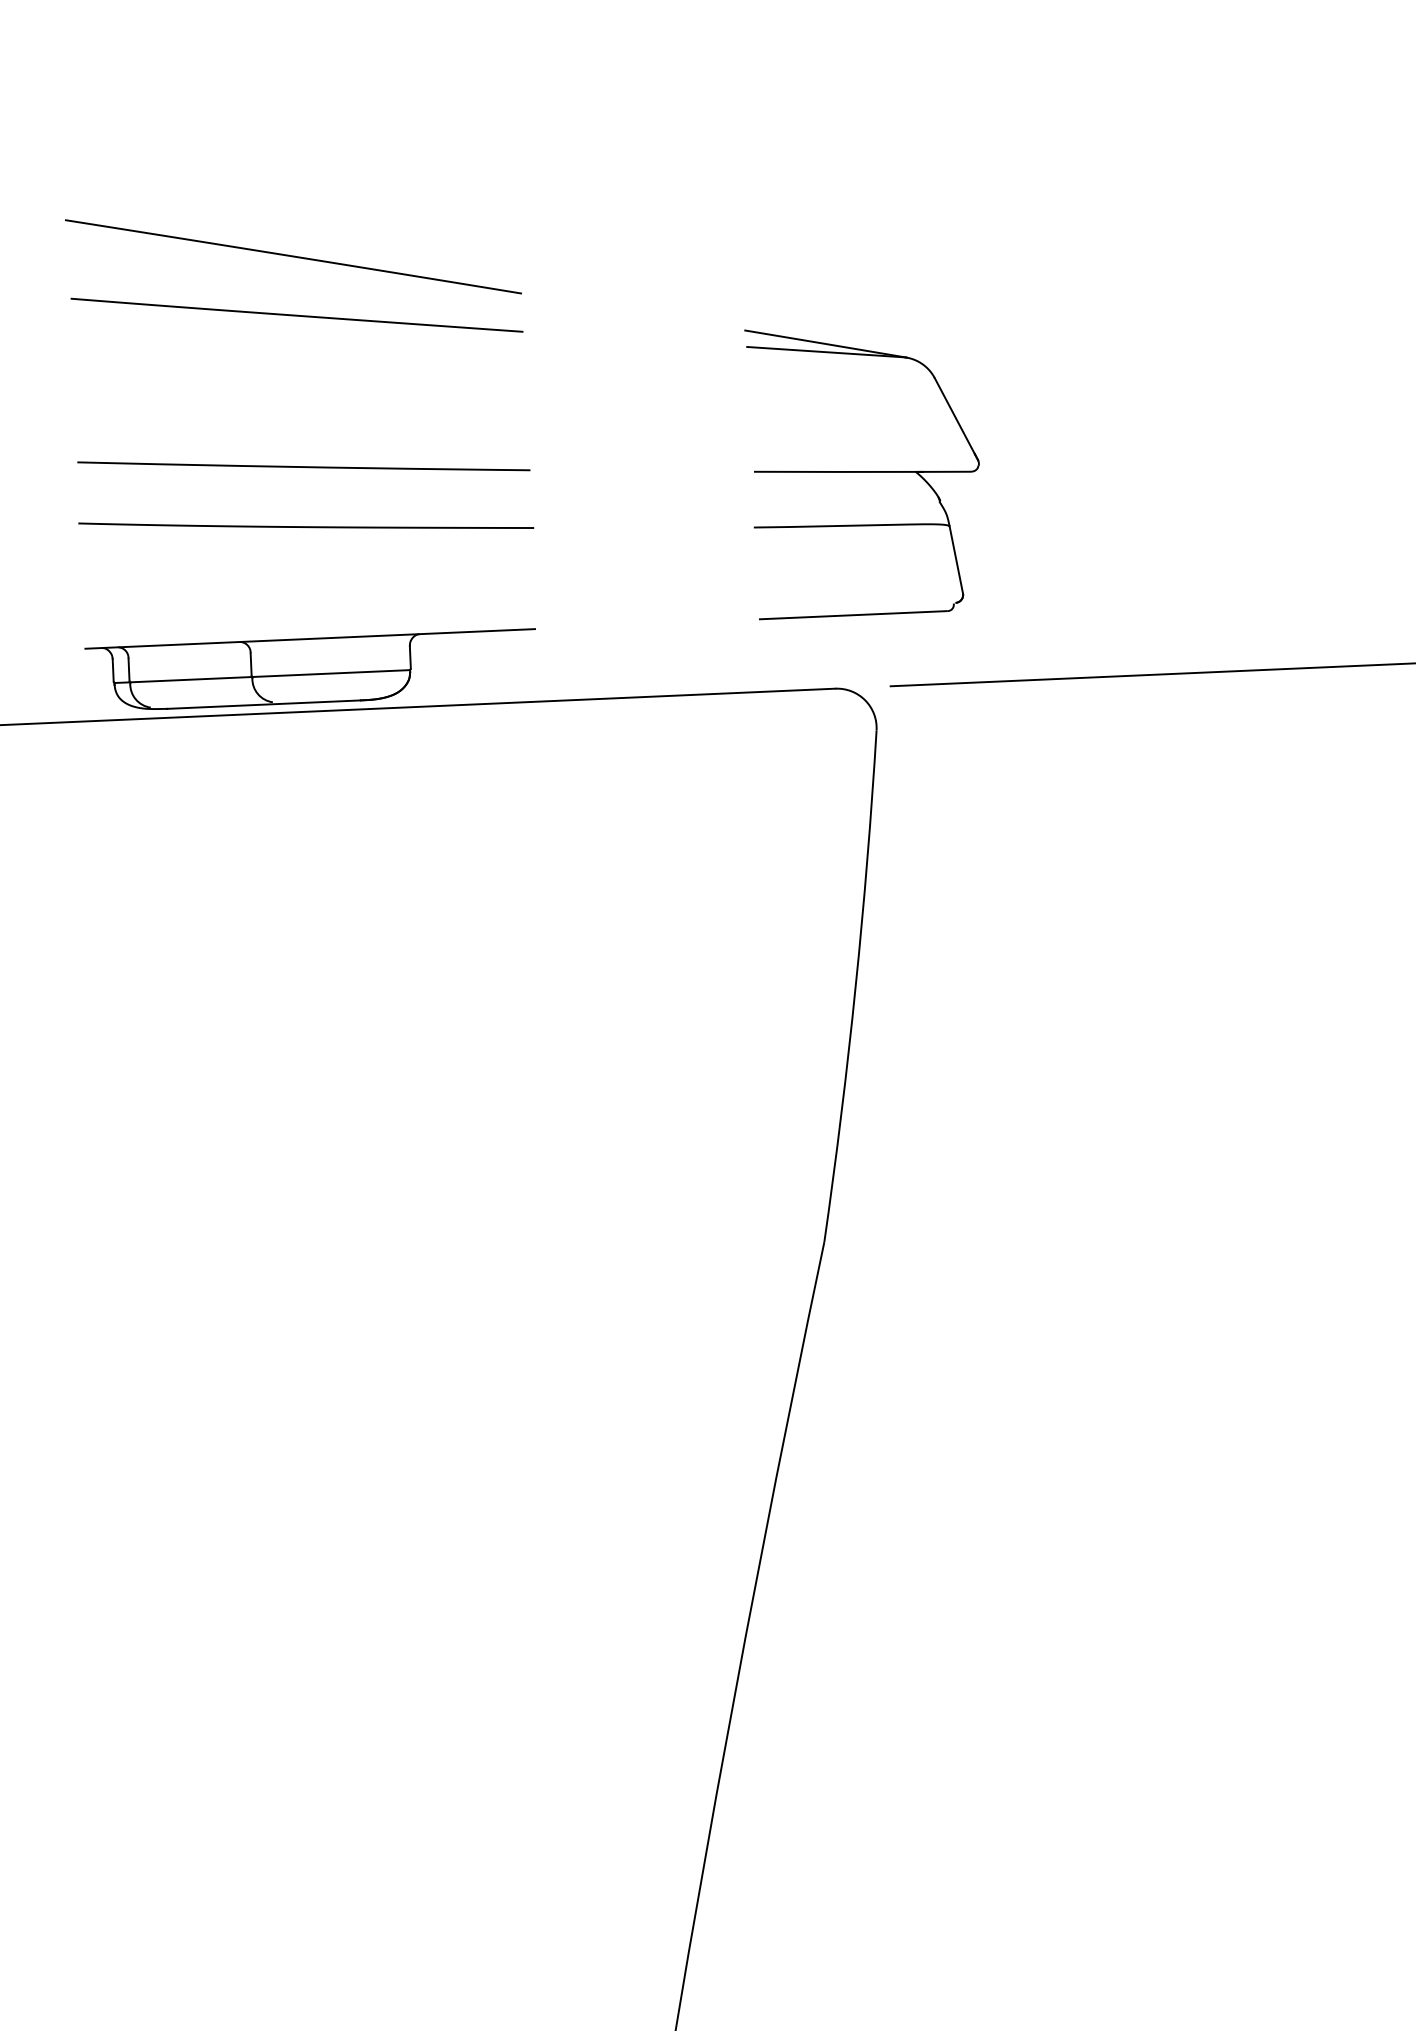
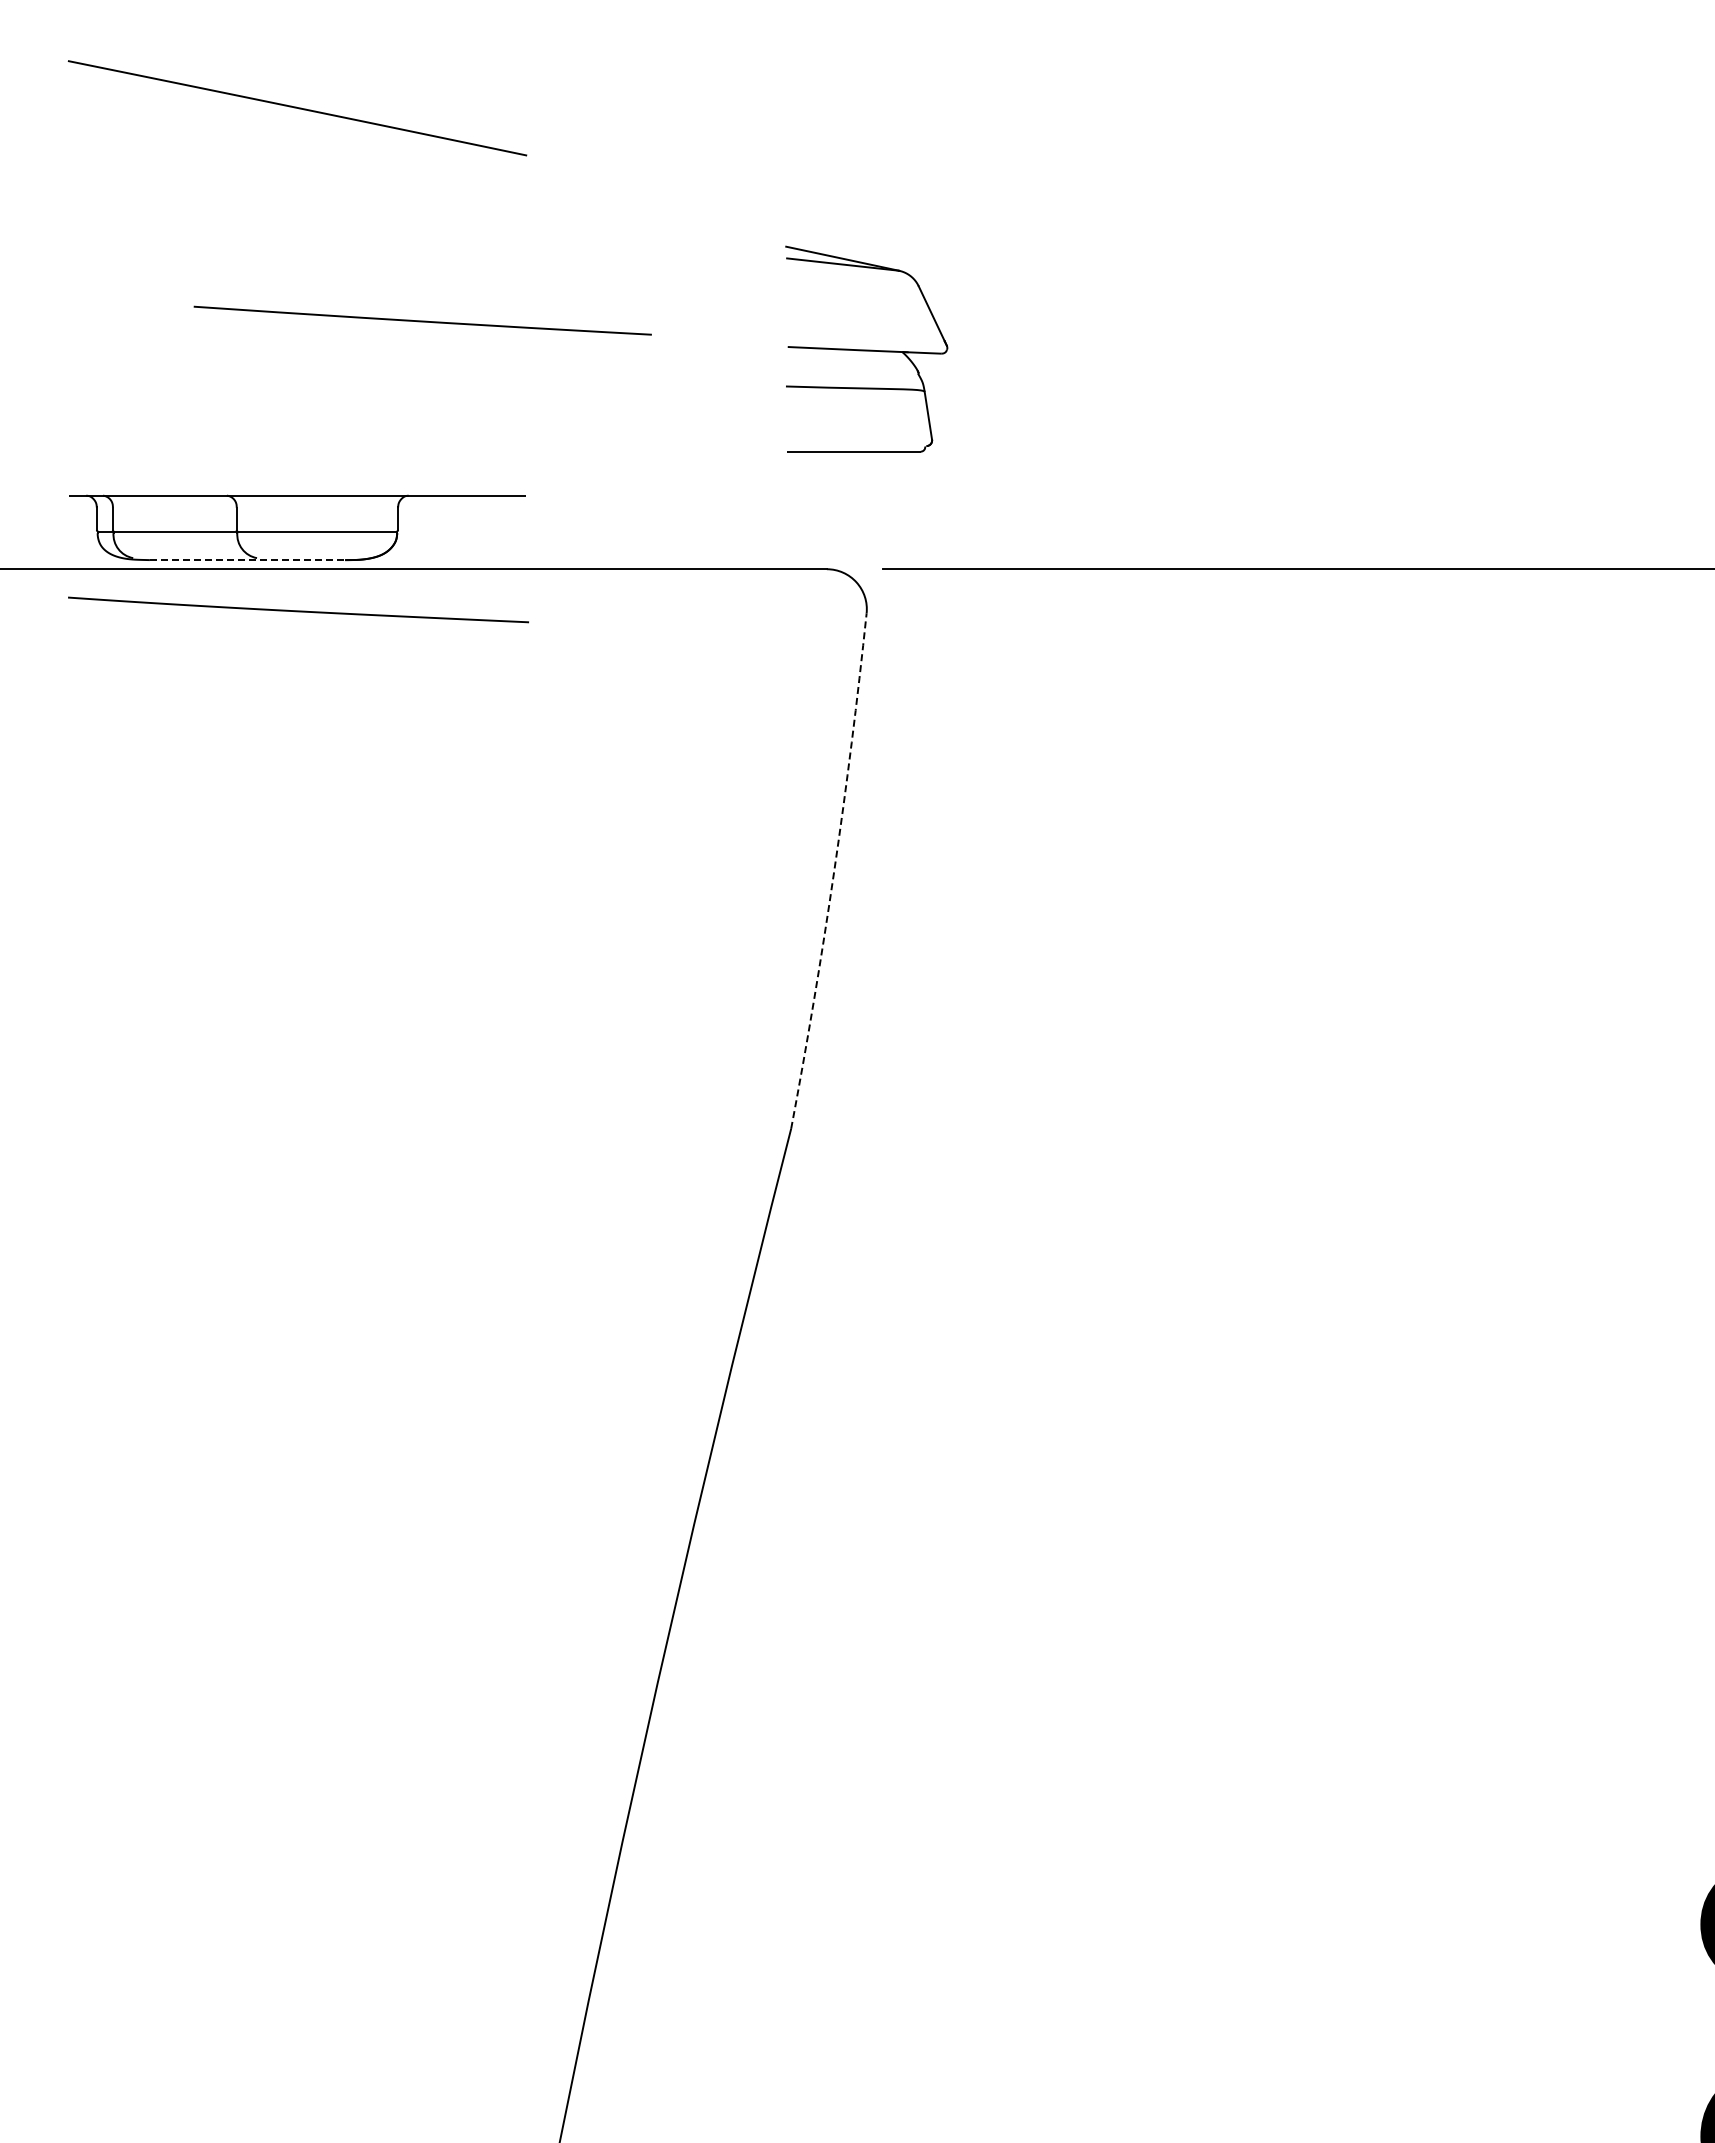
line: (296, 315) -> (298, 167), removed
line: (303, 466) -> (422, 320), moved
part: (865, 469) -> (866, 348), size x0.7
curve: (306, 526) -> (298, 610), moved
line: (263, 705) -> (247, 560), solid -> dashed
arc: (855, 986) -> (834, 871), solid -> dashed

